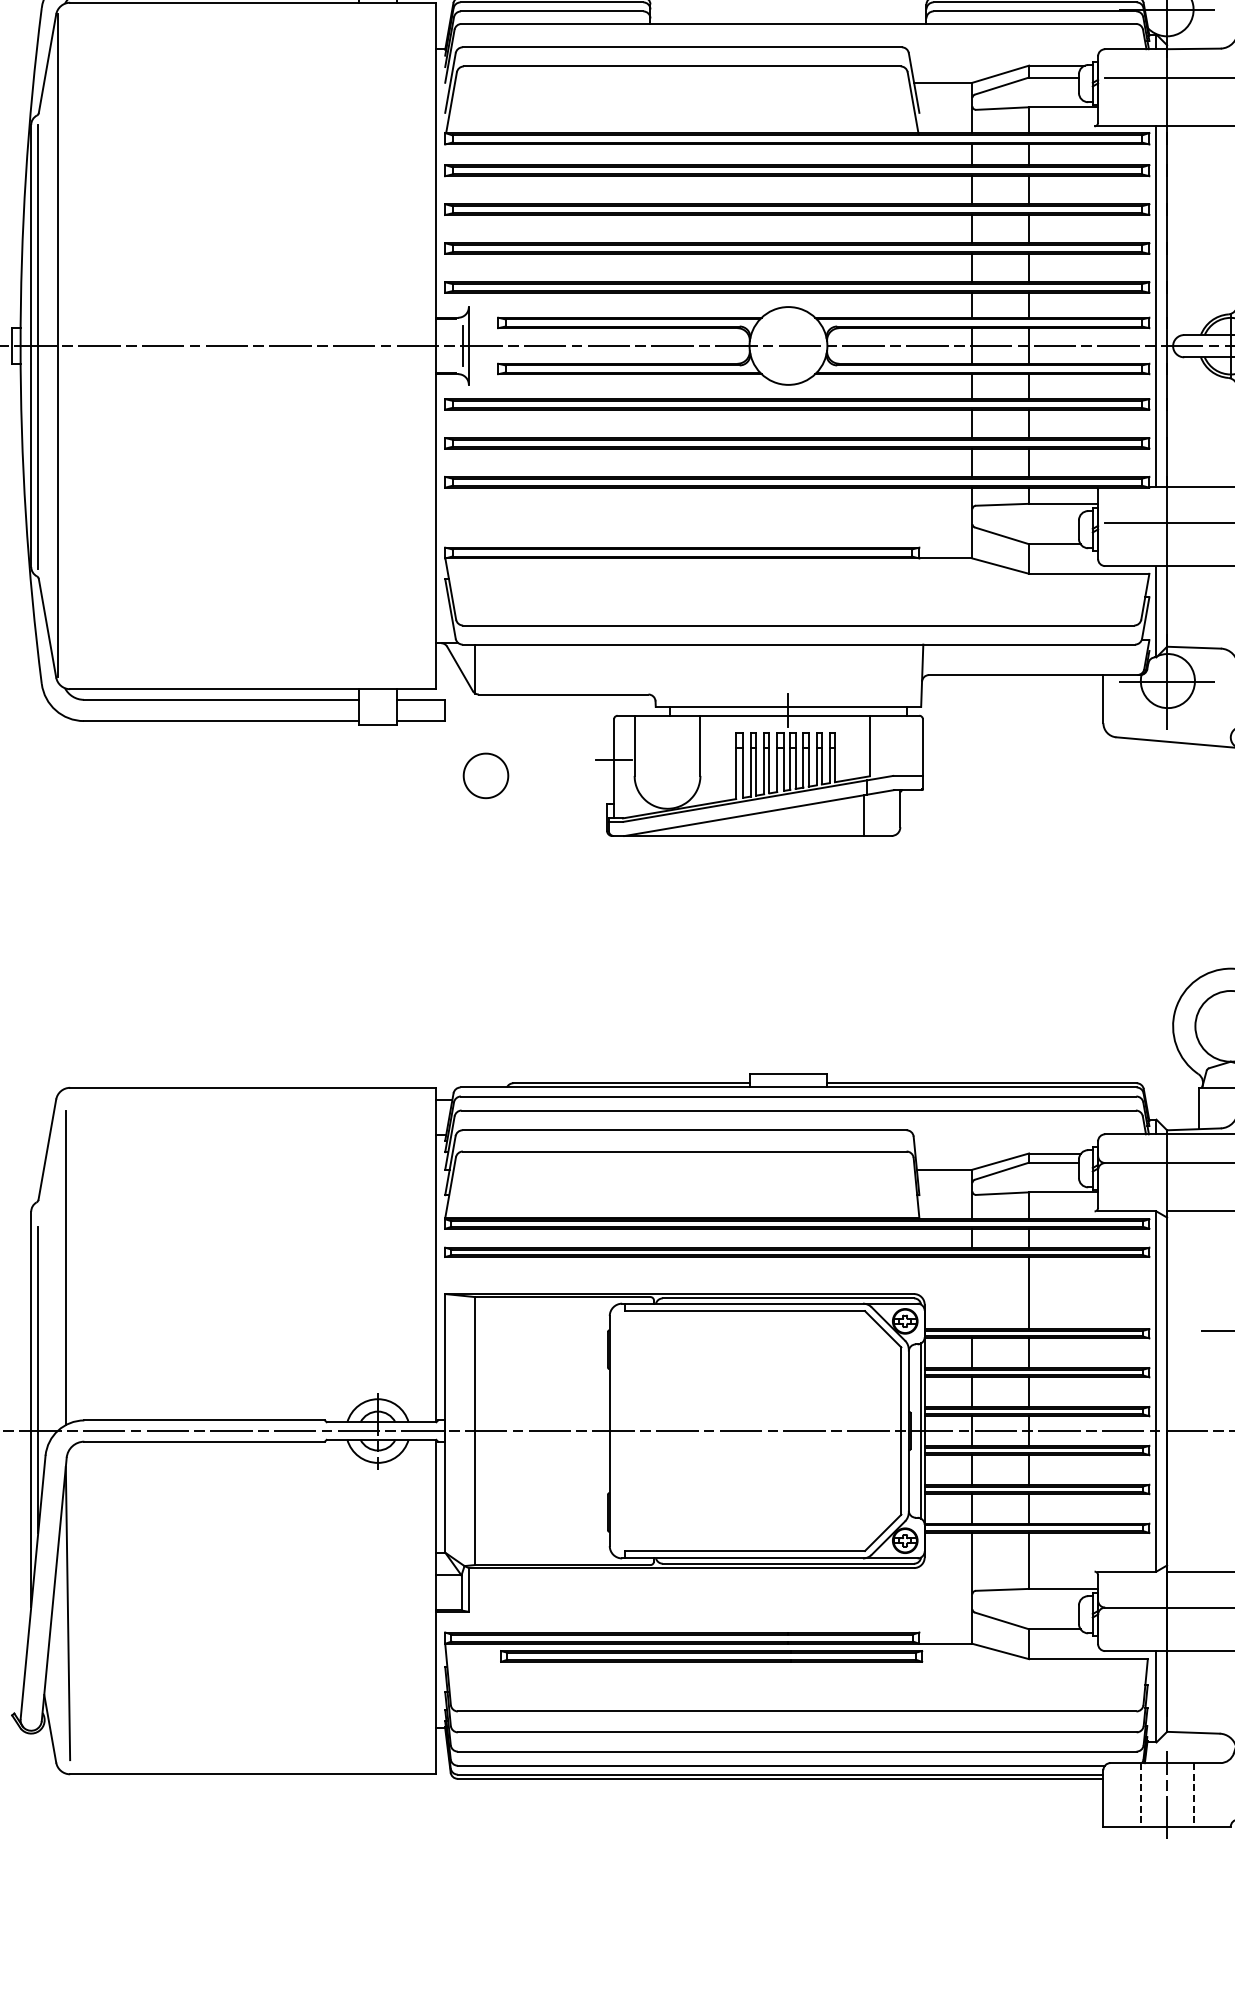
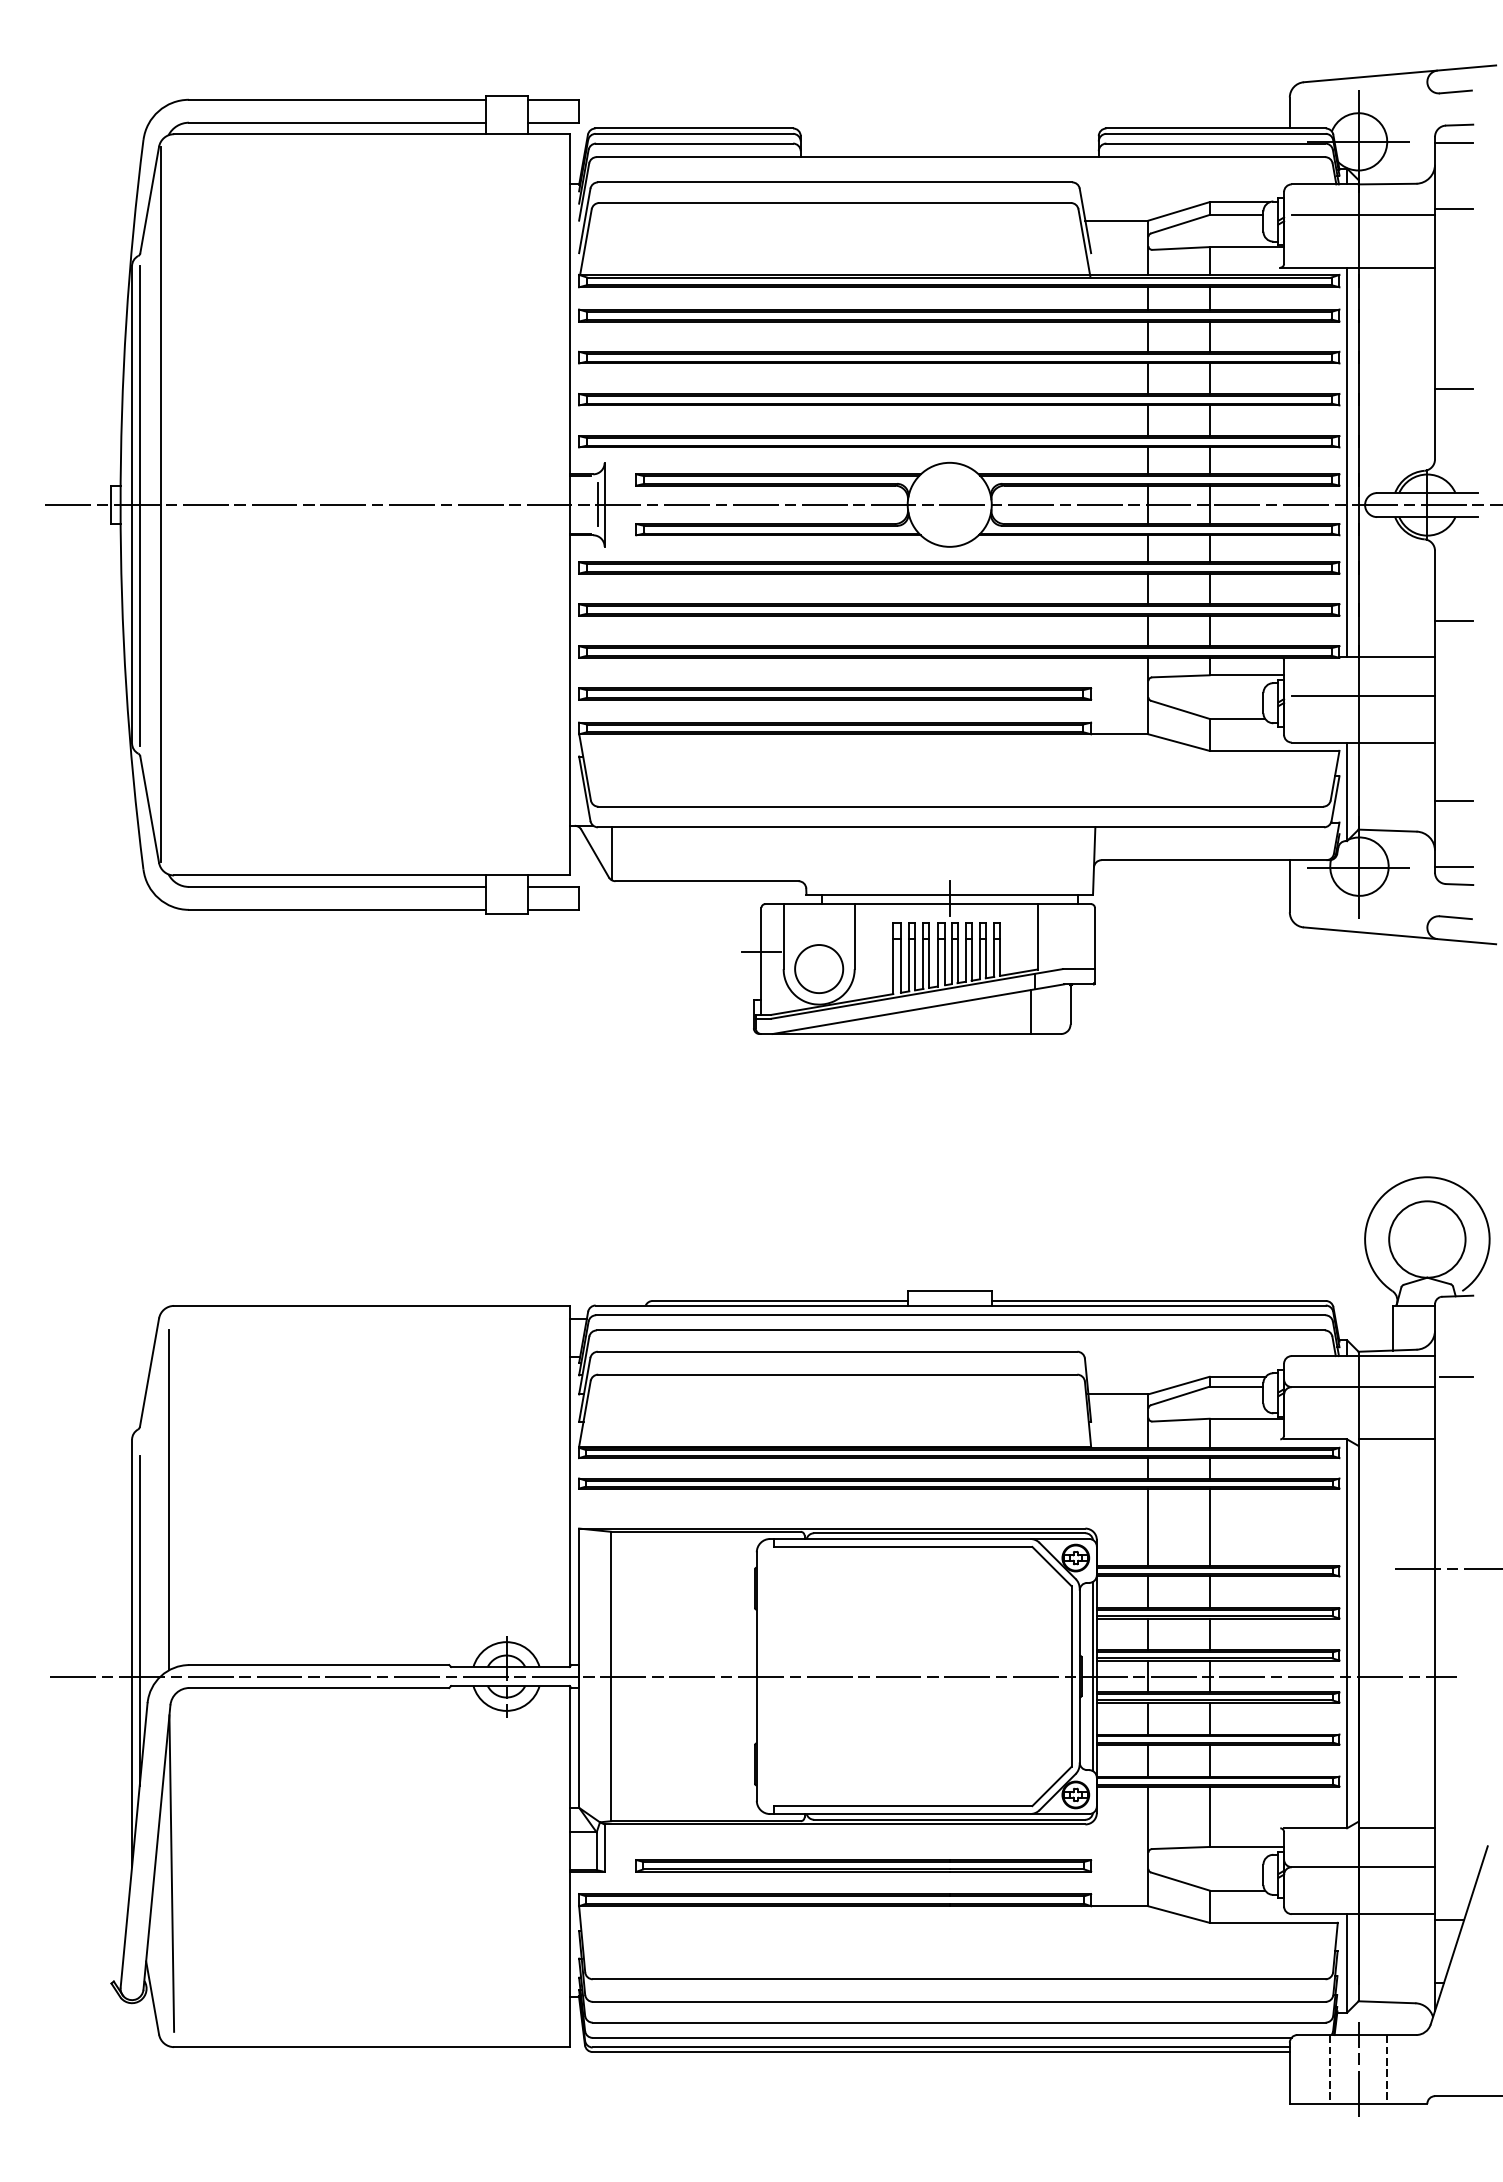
part: (682, 520) -> (835, 693), added
part: (486, 775) -> (819, 968), moved
line: (972, 1293) -> (1148, 1527), added
part: (711, 1656) -> (863, 1865), moved

